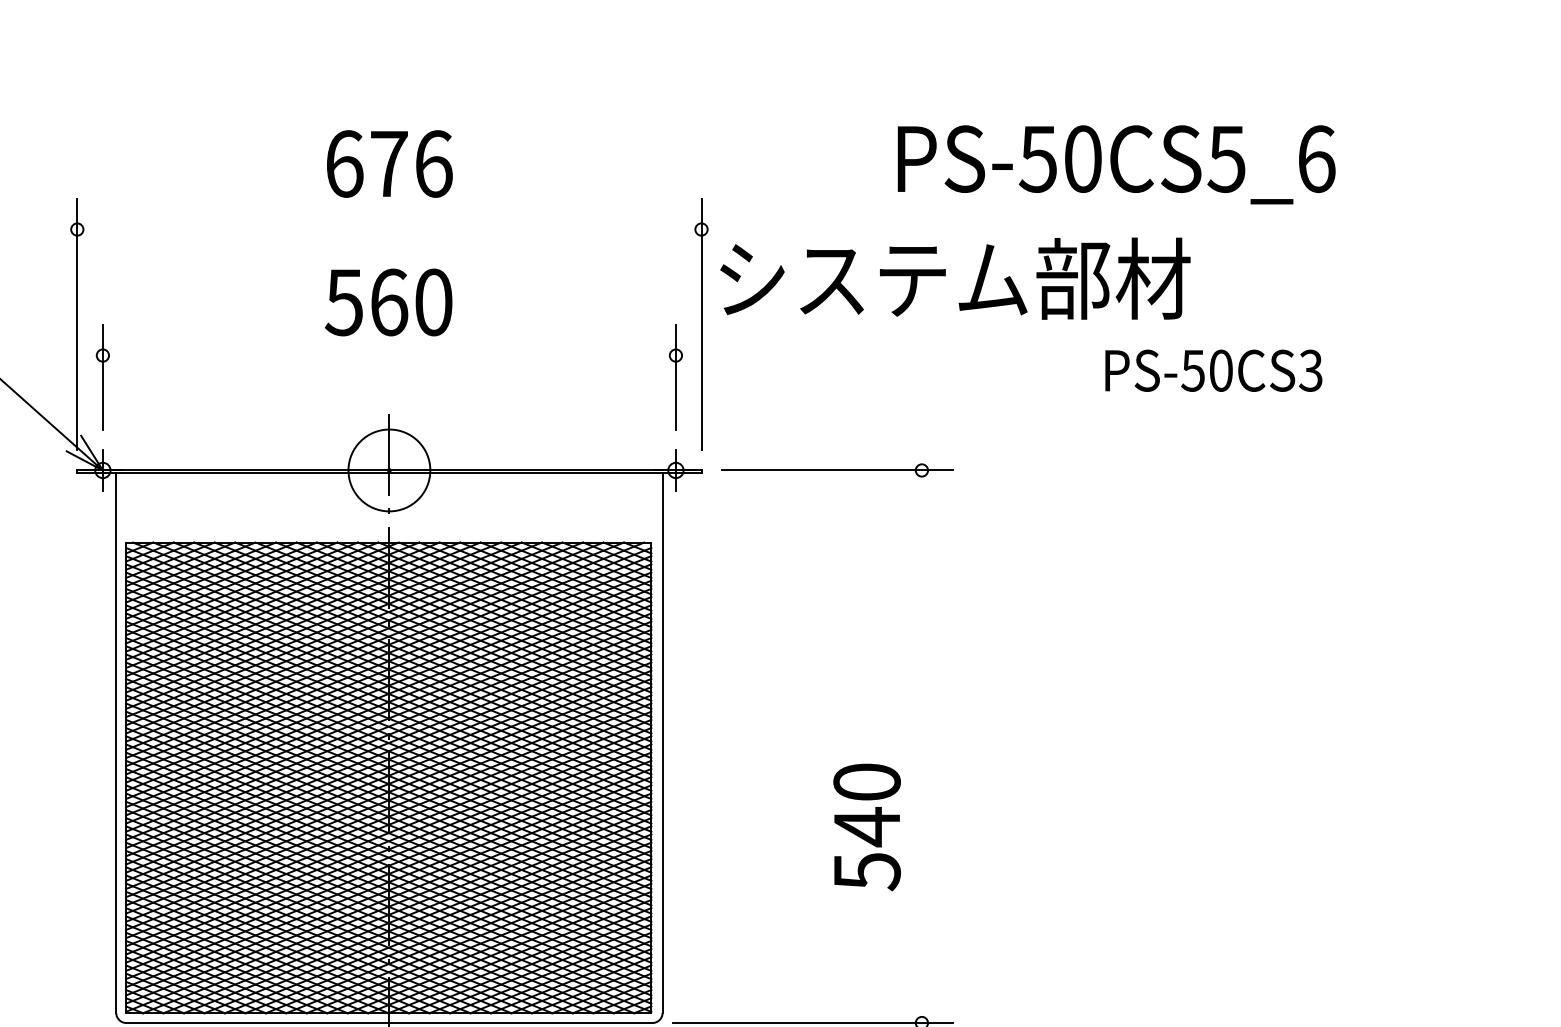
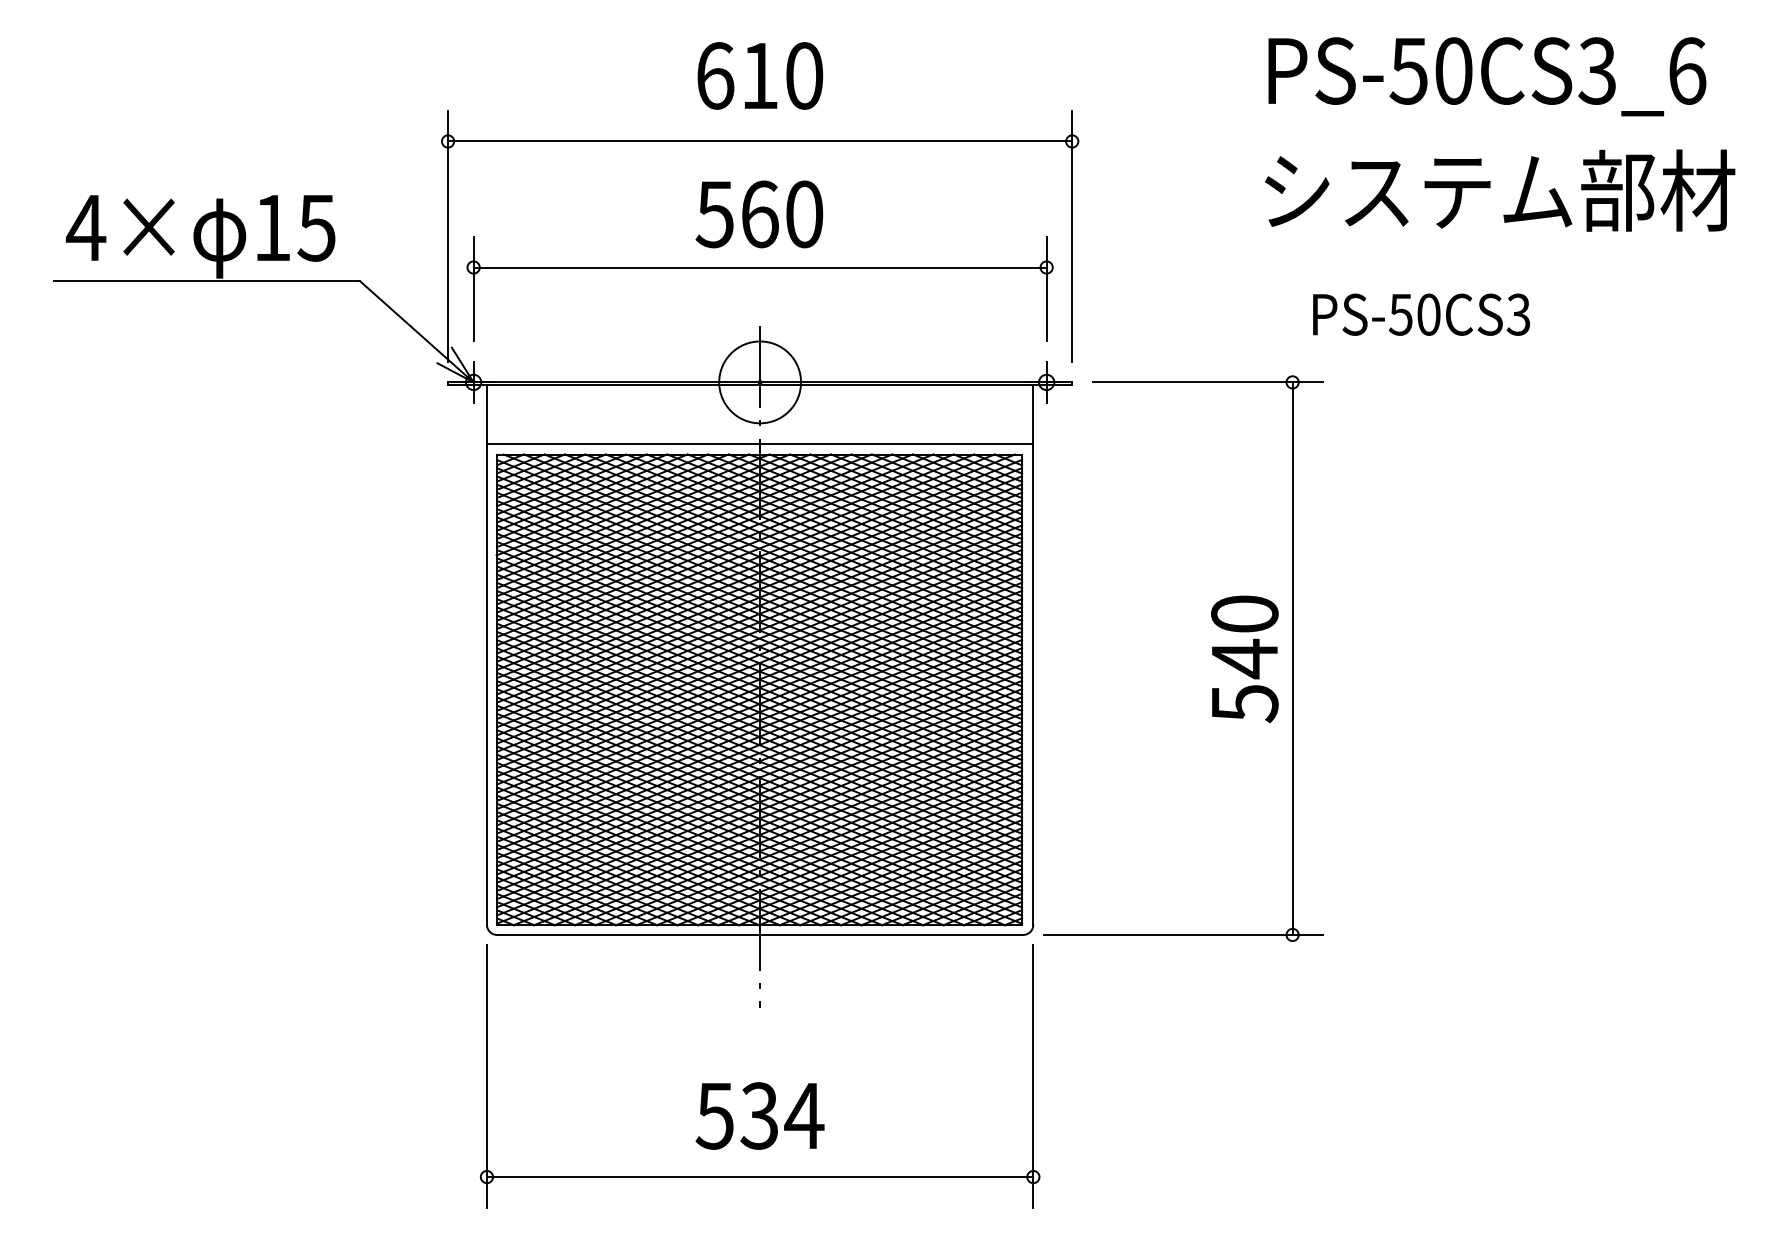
text: (1225, 158) -> (1596, 70), PS-50CS5_6 -> PS-50CS3_6
text: (411, 163) -> (782, 75), 676 -> 610
line: (389, 229) -> (760, 141), added
text: (955, 278) -> (1500, 190), moved
line: (388, 355) -> (759, 267), added
text: (1213, 370) -> (1421, 314), moved
line: (388, 532) -> (759, 444), added
line: (921, 746) -> (1292, 658), added
text: (866, 827) -> (1244, 659), moved

